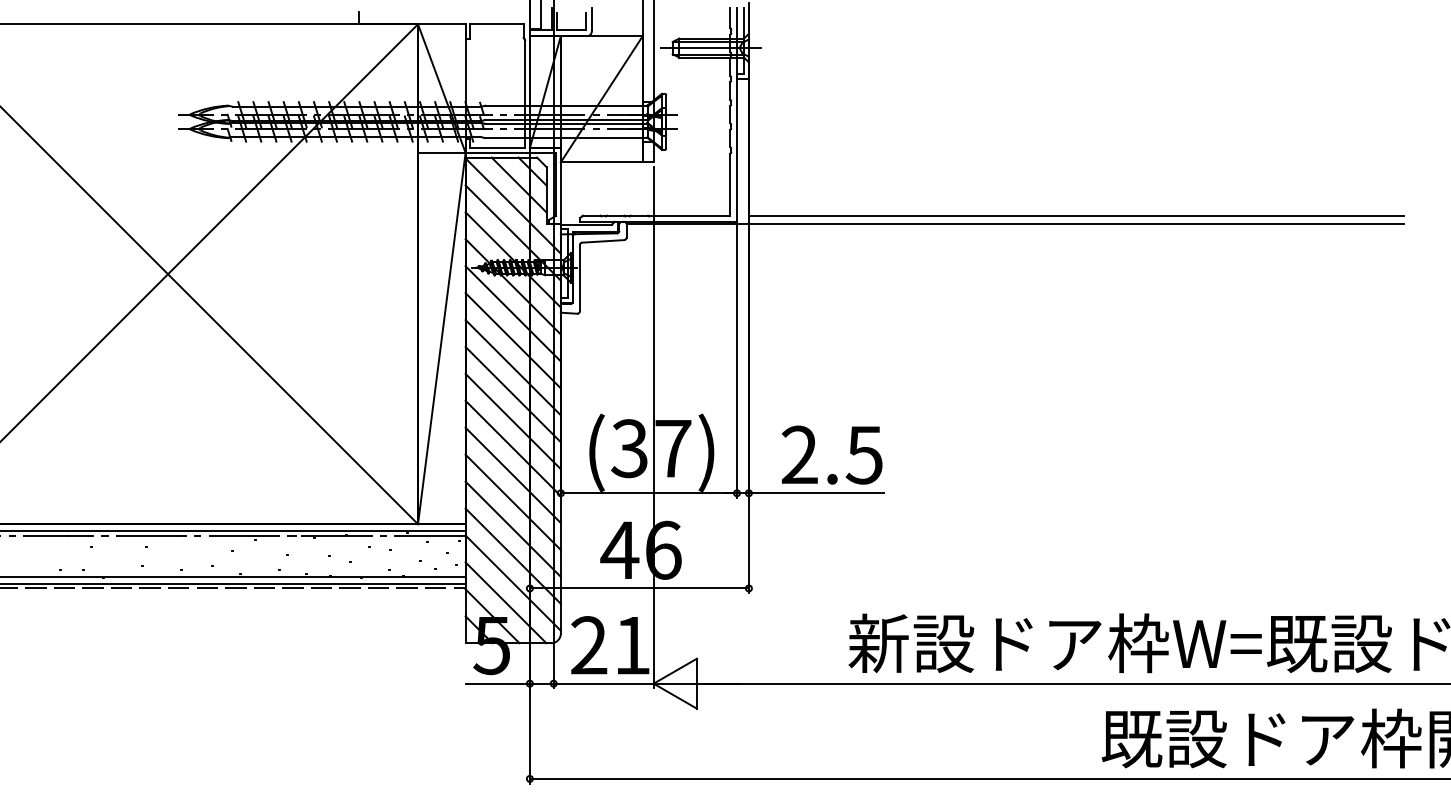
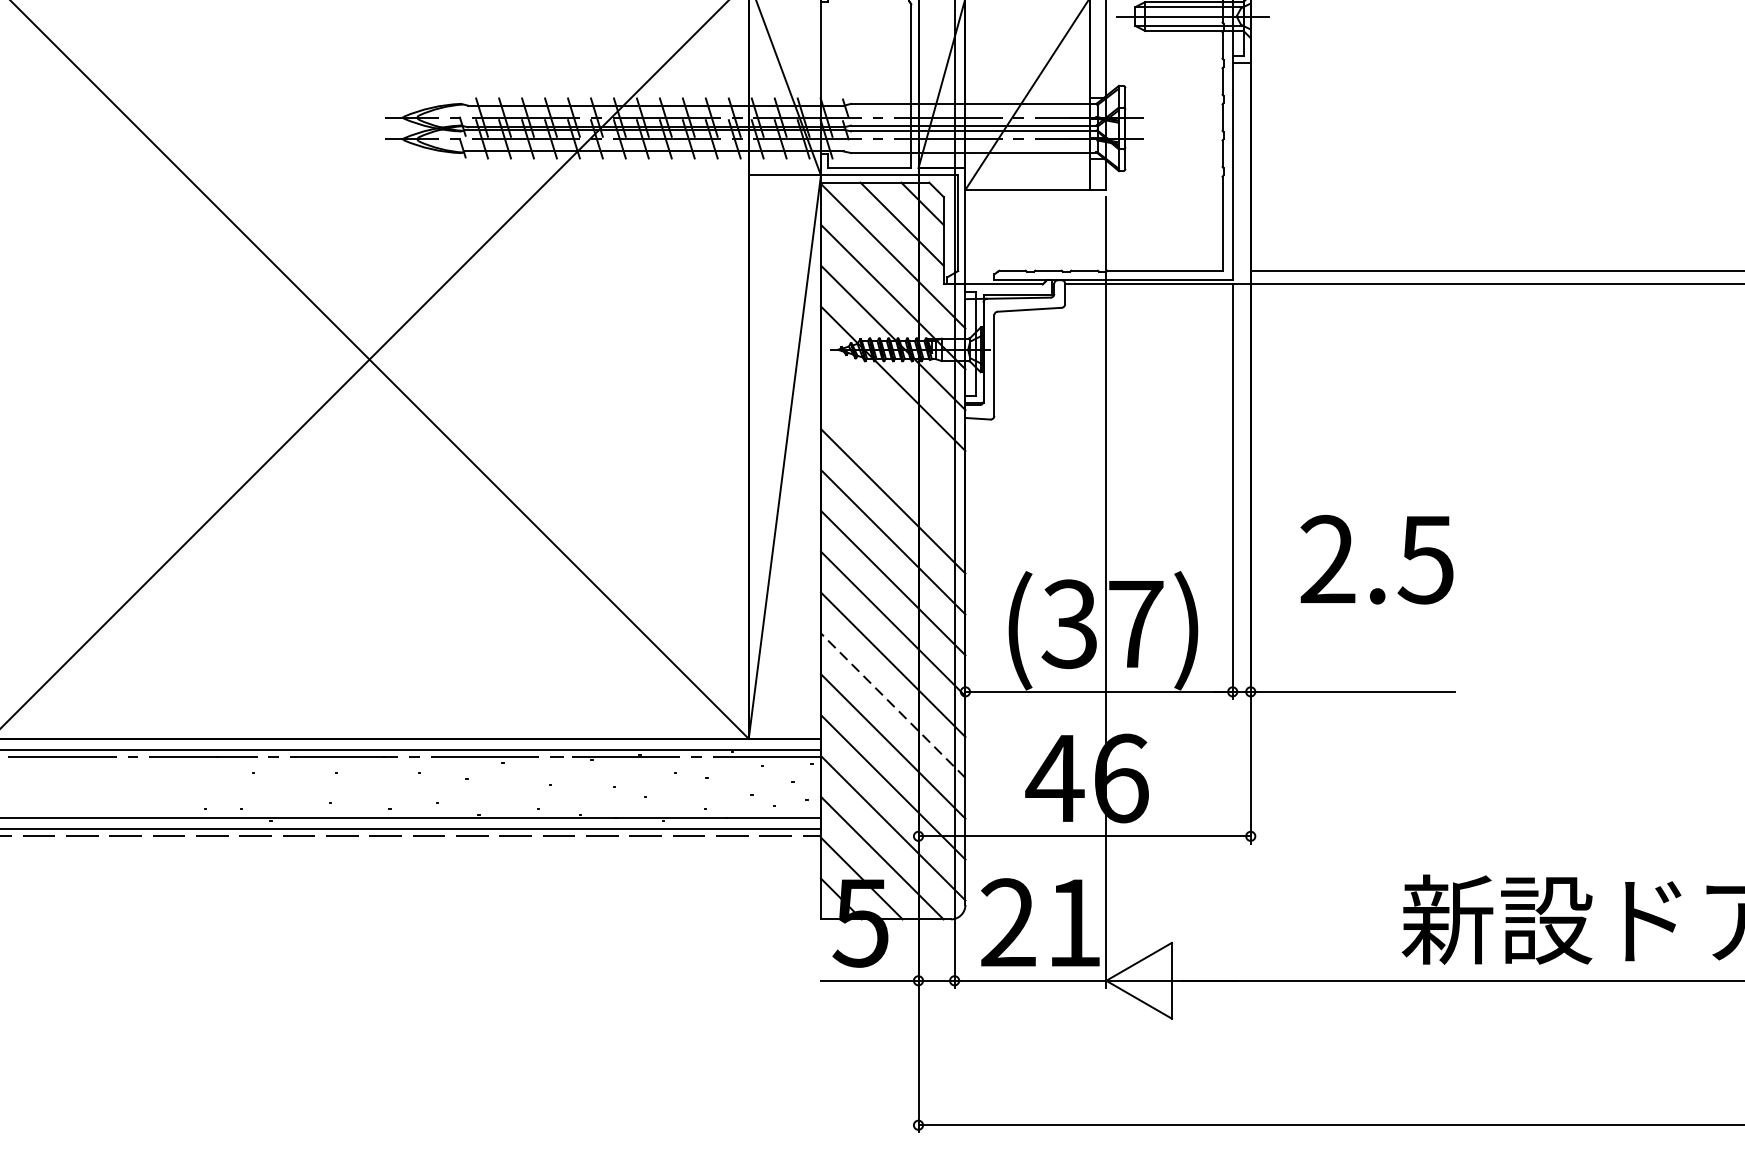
line: (512, 313) -> (892, 419), removed
line: (512, 340) -> (892, 460), removed
text: (832, 454) -> (1377, 558), moved
line: (512, 501) -> (892, 704), solid -> dashed

